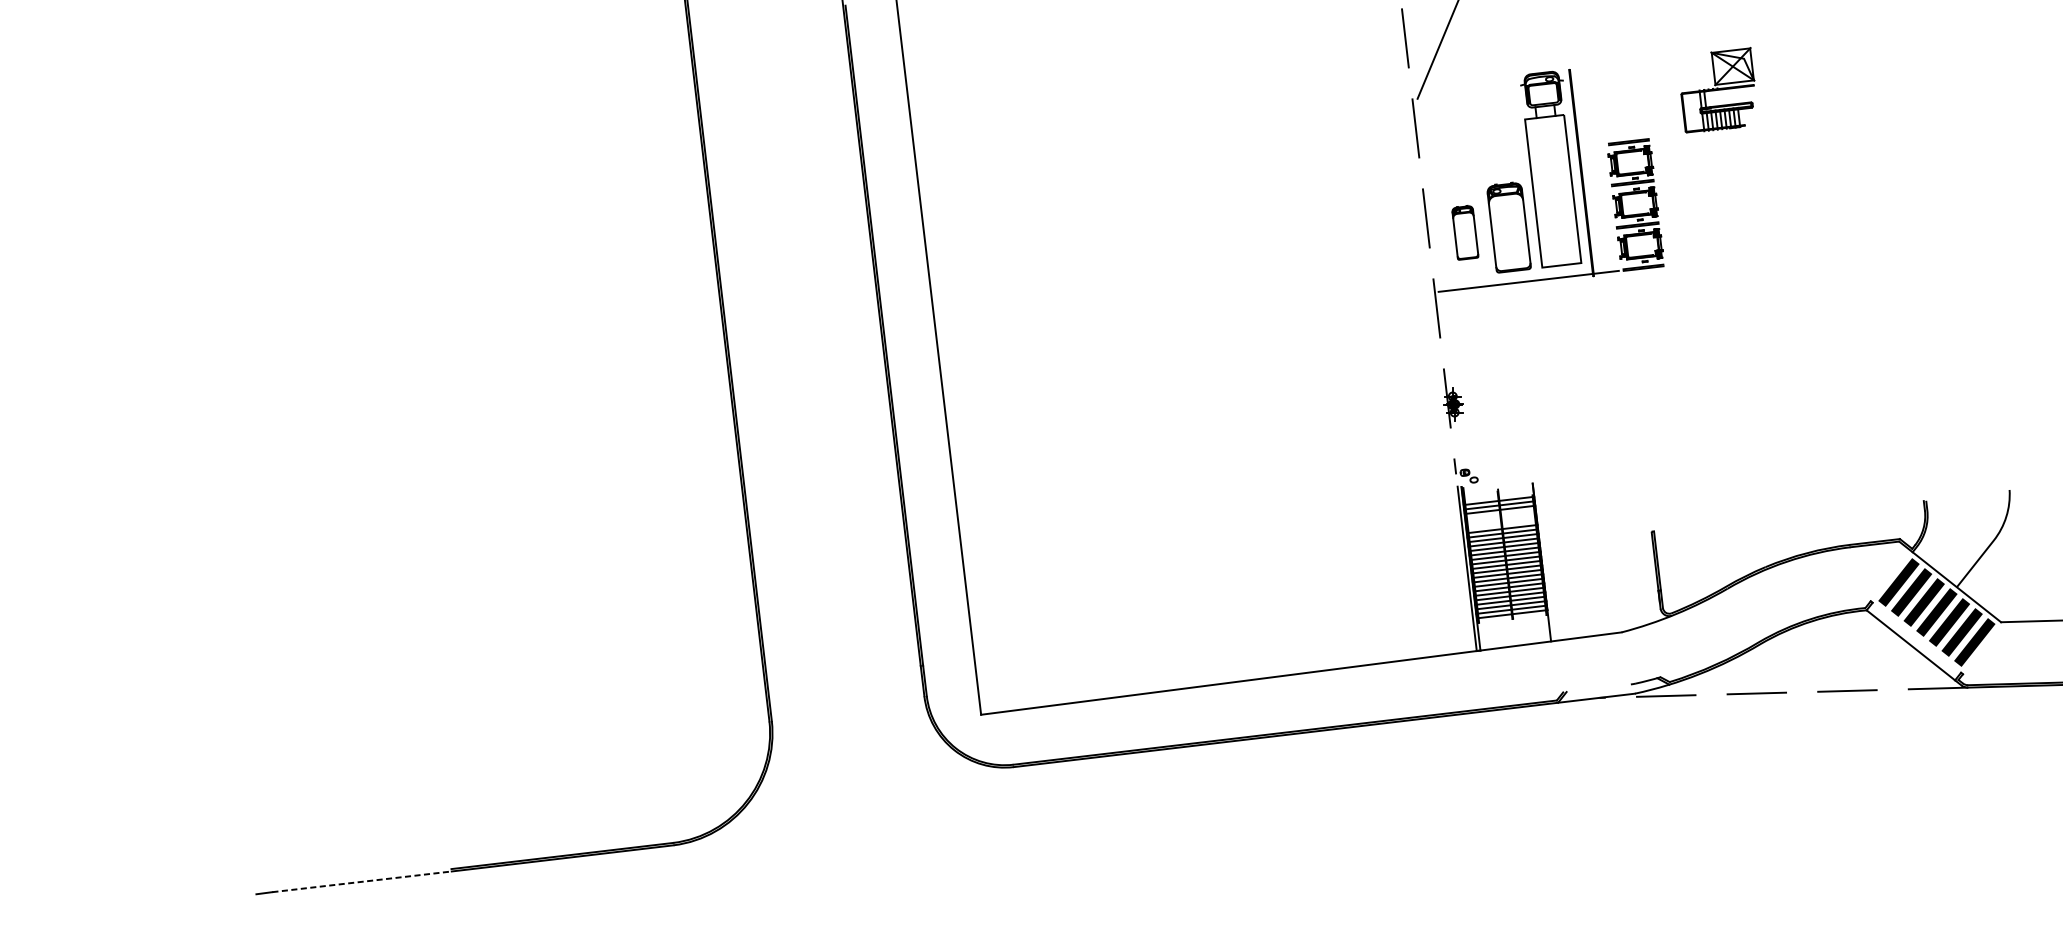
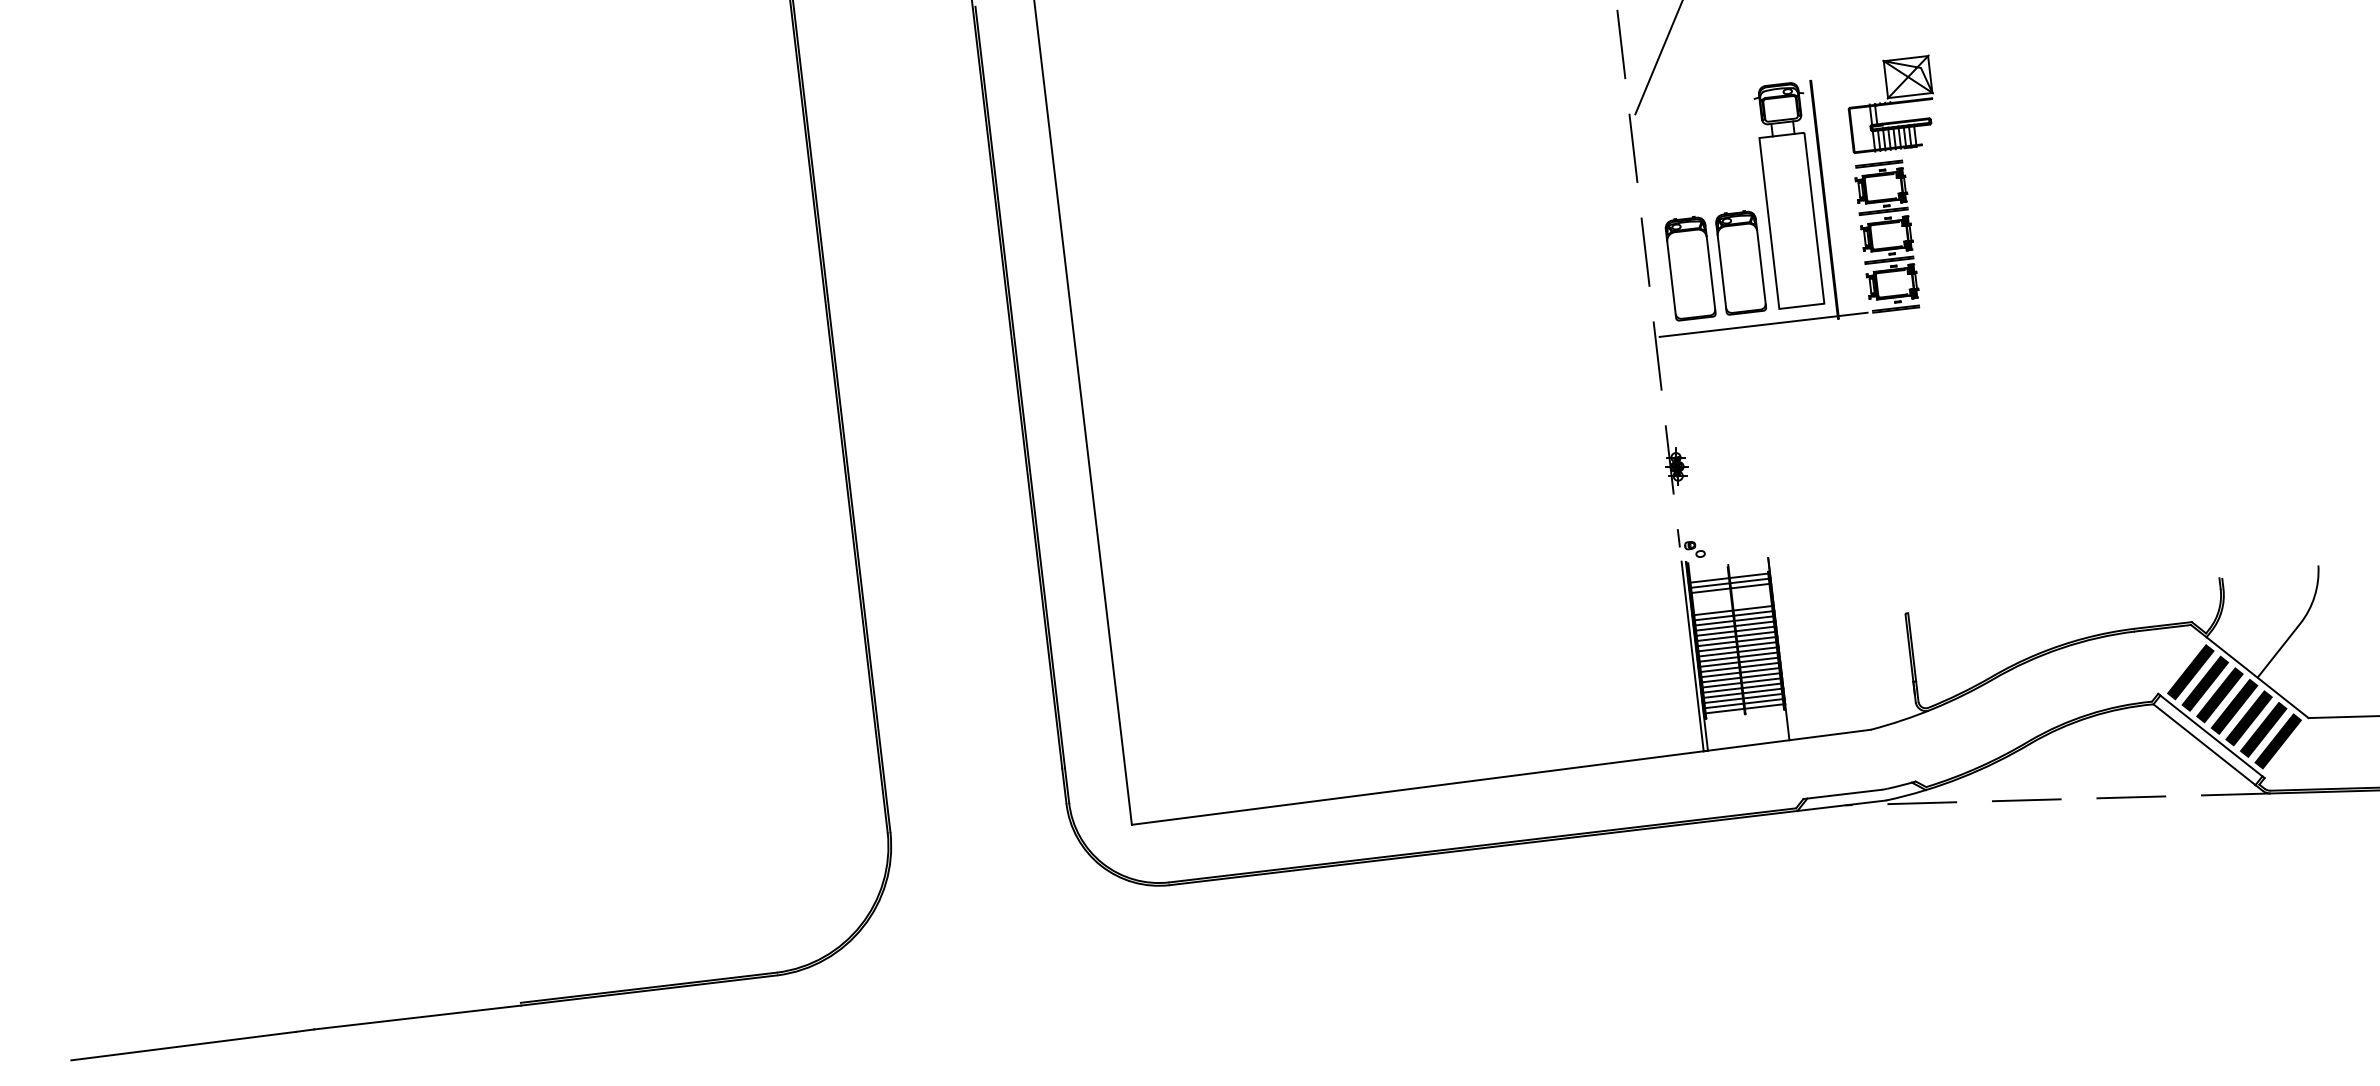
part: (1717, 89) -> (1890, 103), moved
part: (1465, 232) -> (1690, 268), size x1.67
line: (1916, 637) -> (2211, 735), added
line: (1597, 688) -> (1842, 794), added
line: (362, 881) -> (418, 1017), dashed -> solid
line: (159, 906) -> (183, 1045), added

